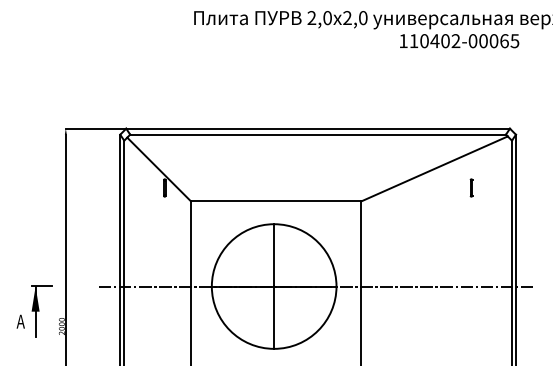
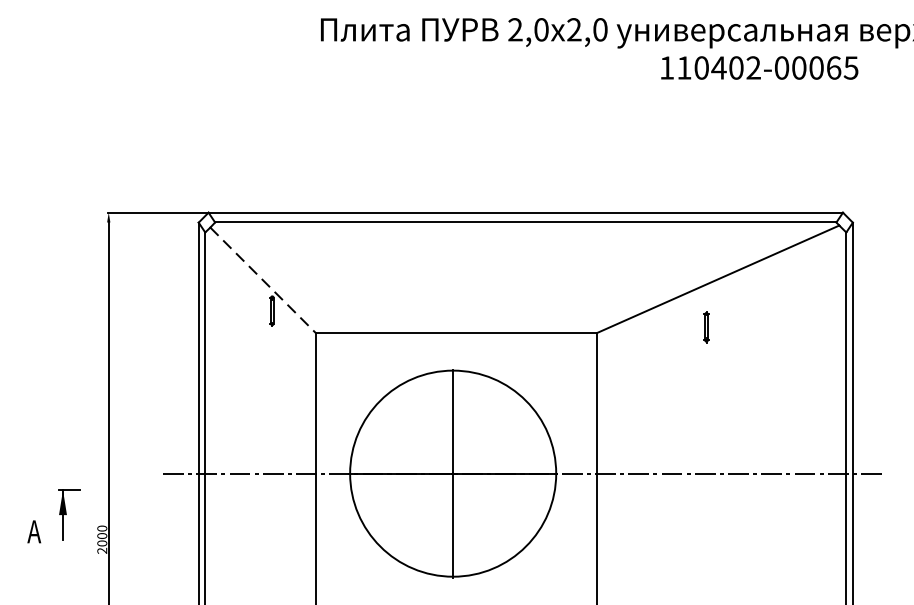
line: (159, 169) -> (263, 280), solid -> dashed
line: (471, 187) -> (706, 326), moved
part: (41, 311) -> (68, 514), size x0.6

